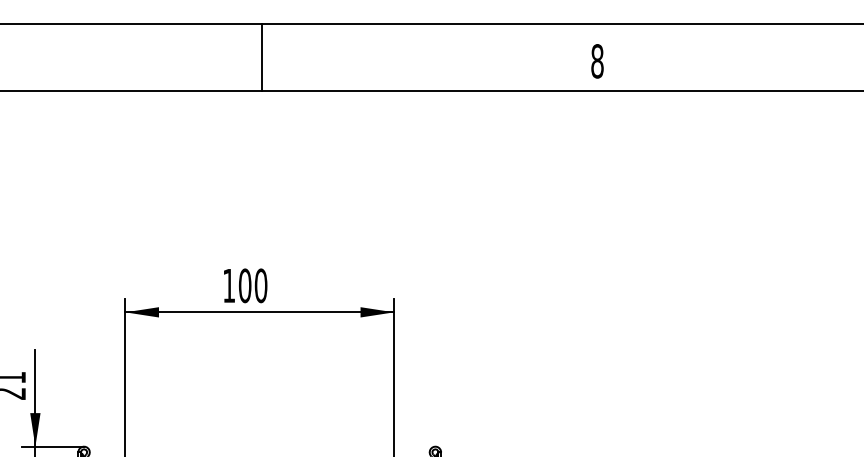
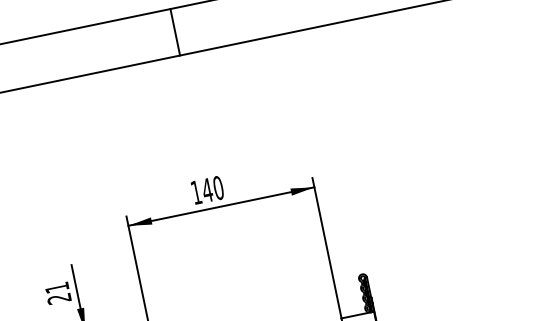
line: (261, 57) -> (175, 32), moved
text: (244, 285) -> (206, 190), 100 -> 140

